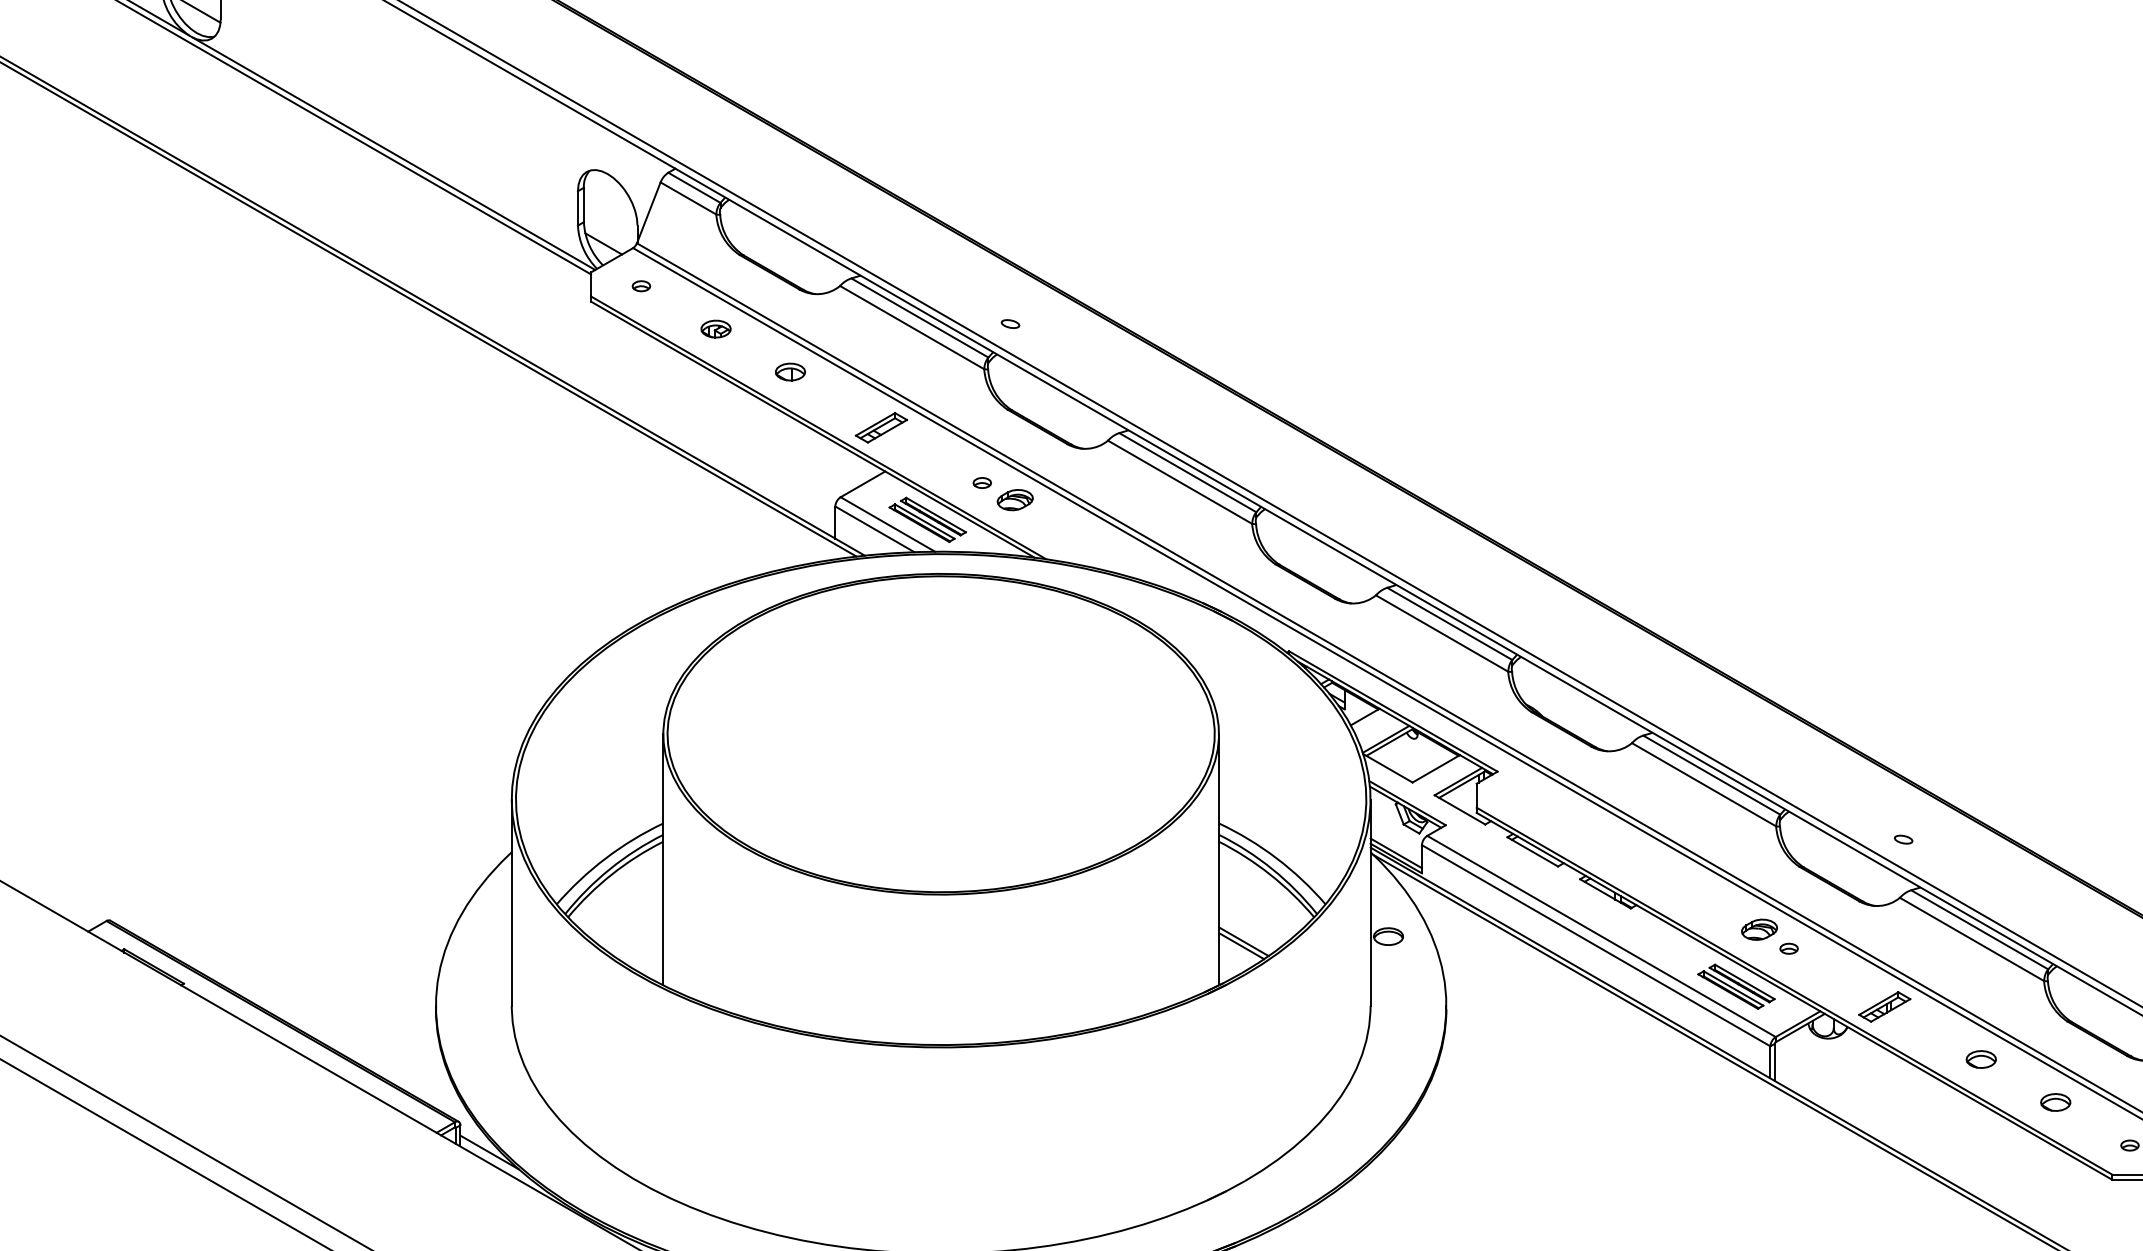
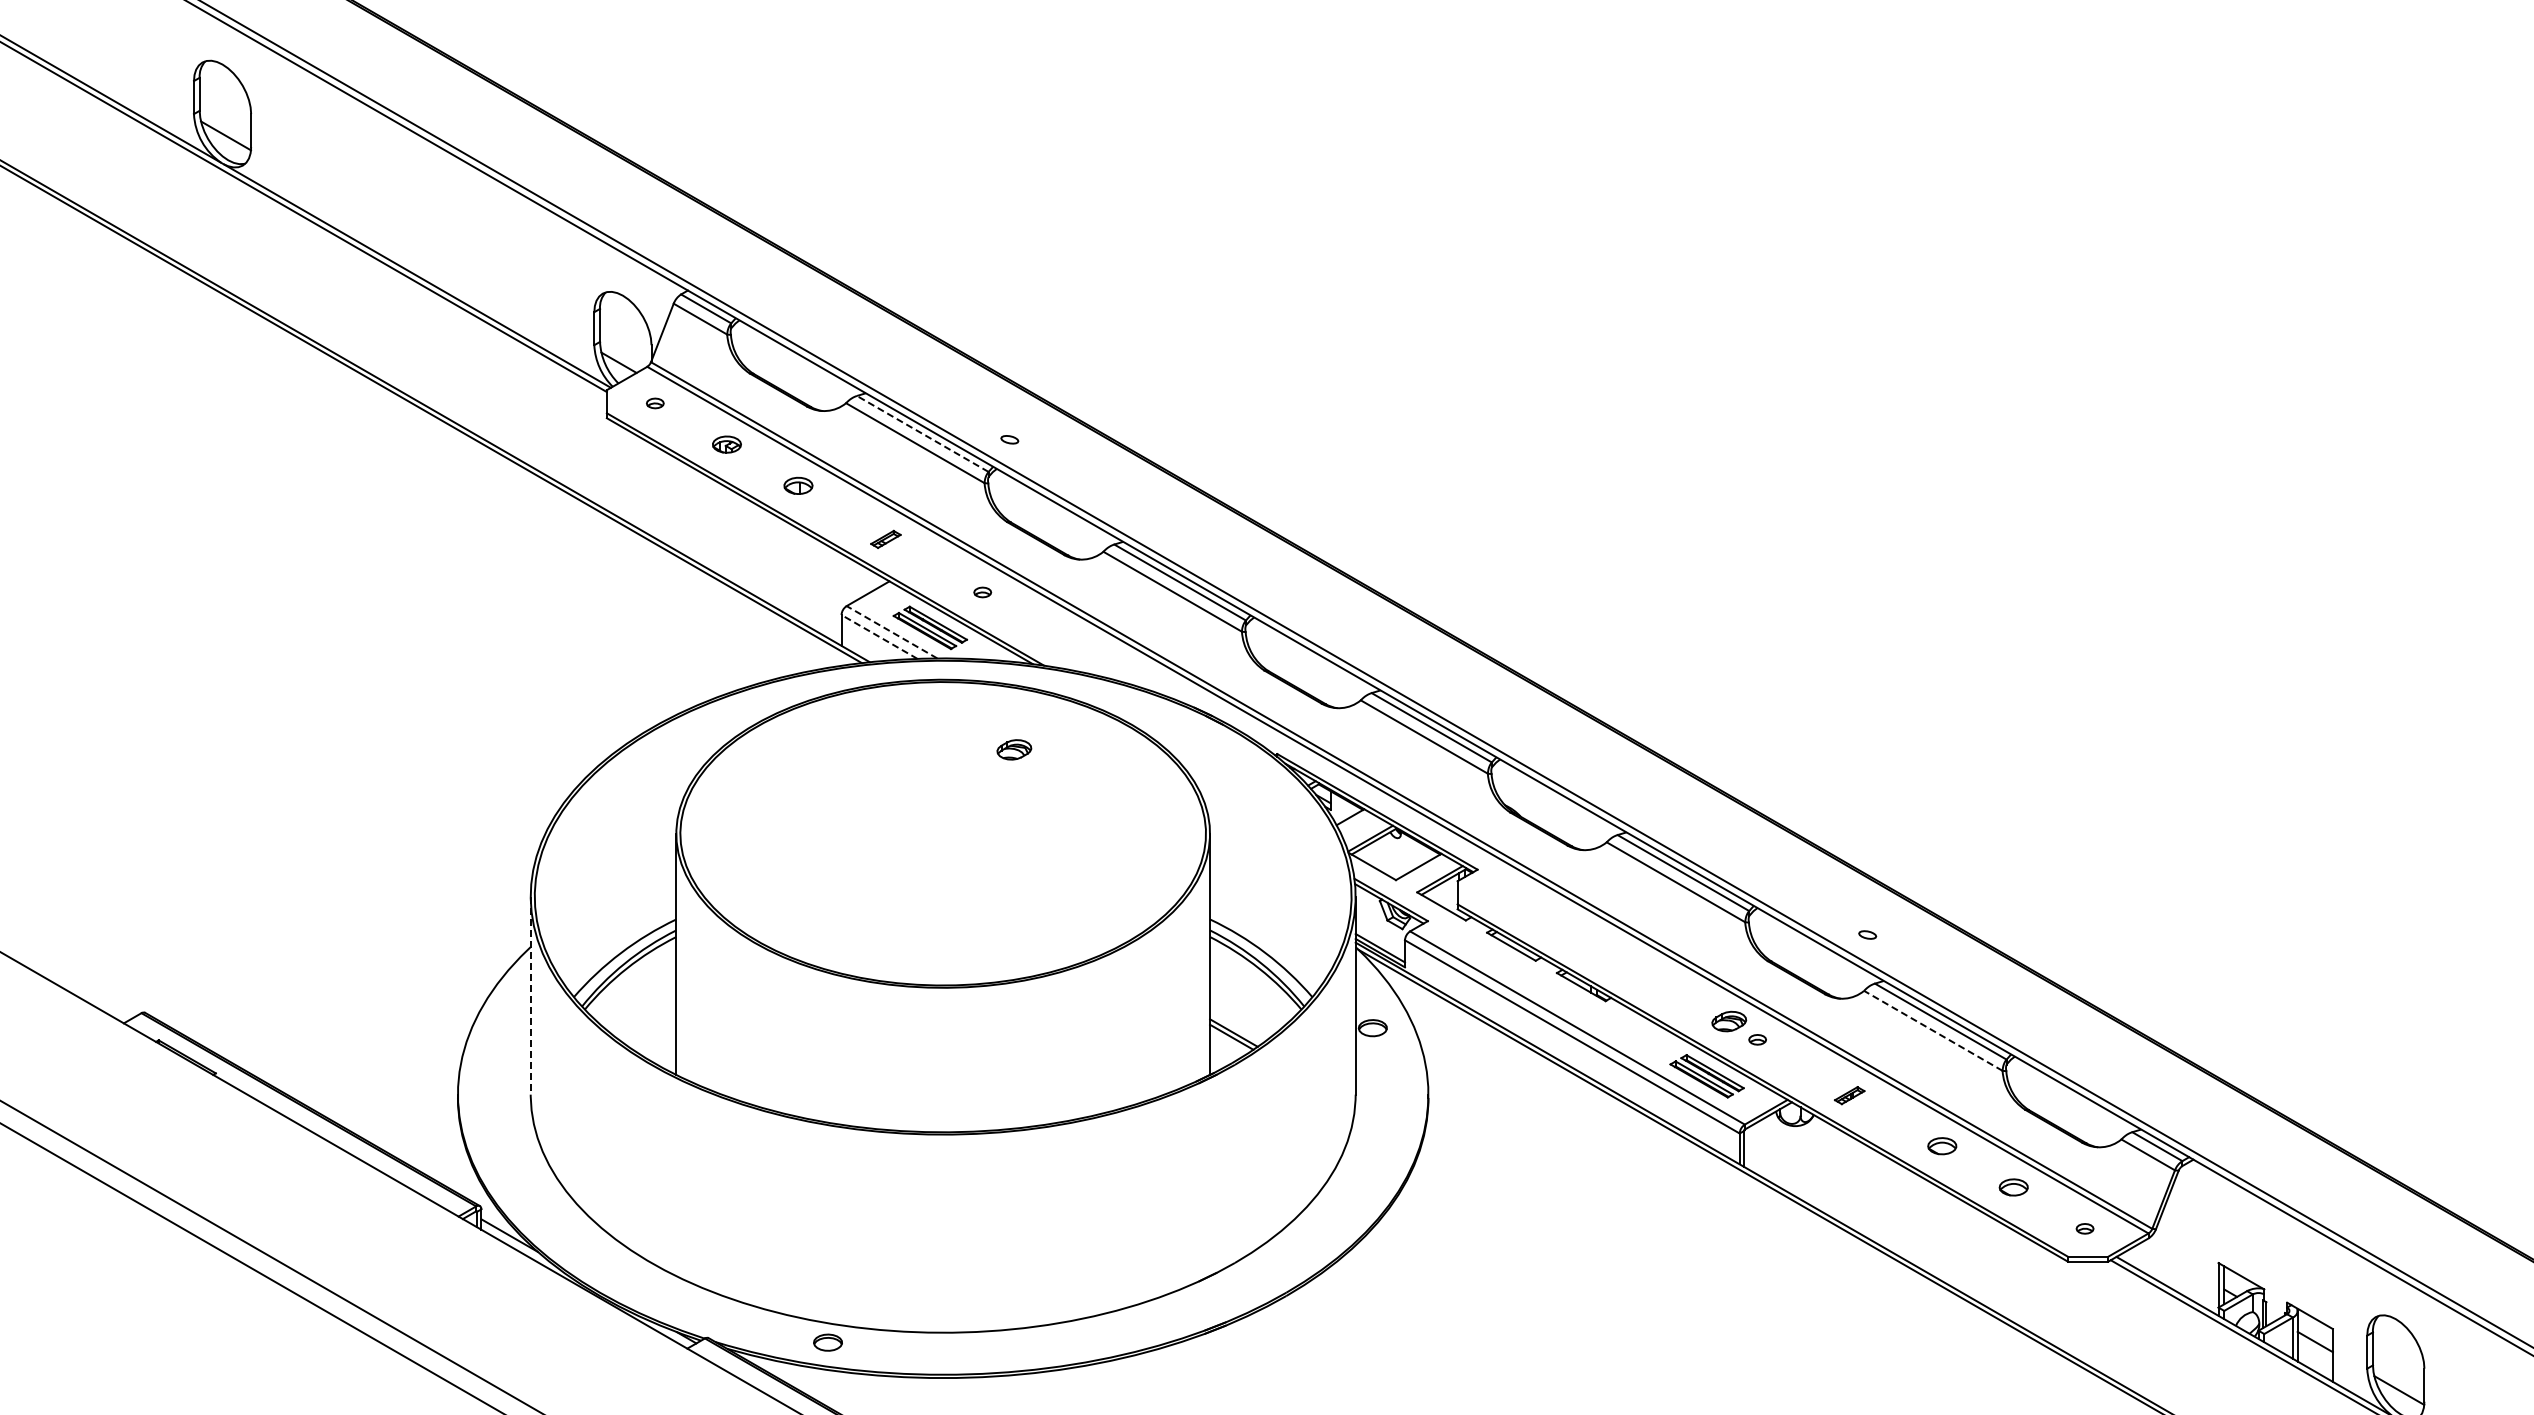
line: (919, 317) -> (922, 433), solid -> dashed
part: (881, 427) -> (885, 539), size x0.6
part: (1015, 499) -> (1014, 749), moved
line: (887, 524) -> (891, 632), solid -> dashed
line: (874, 528) -> (879, 636), solid -> dashed
line: (511, 903) -> (530, 996), solid -> dashed
line: (1972, 939) -> (1933, 1030), solid -> dashed
part: (1884, 1006) -> (1849, 1095), size x0.6

